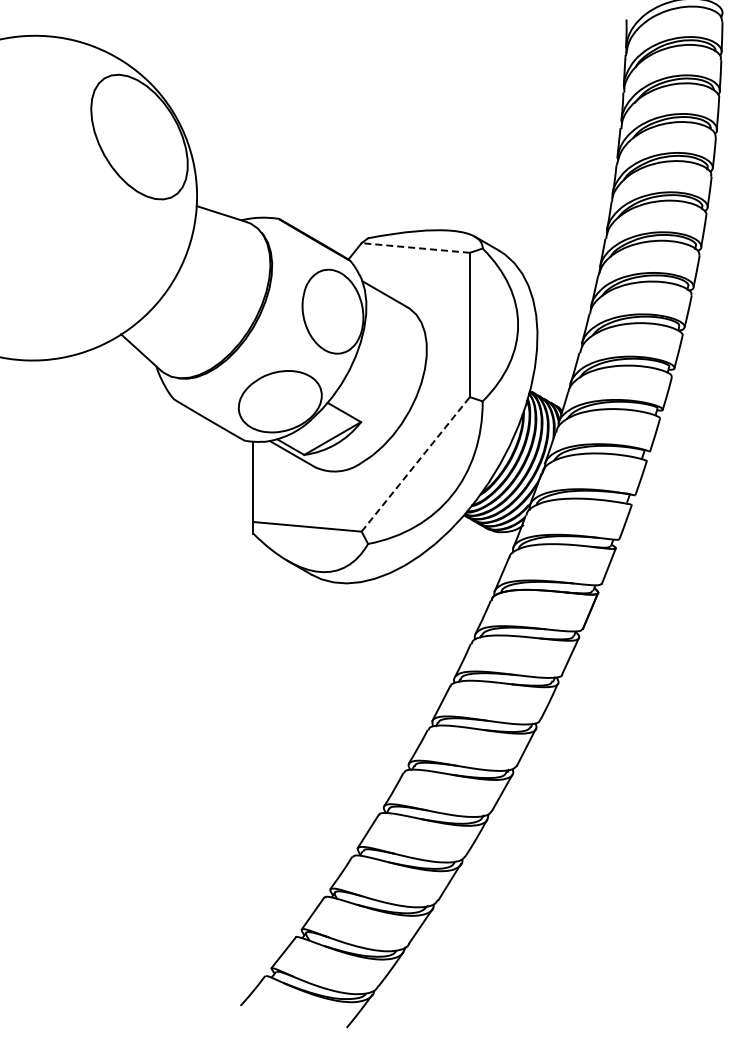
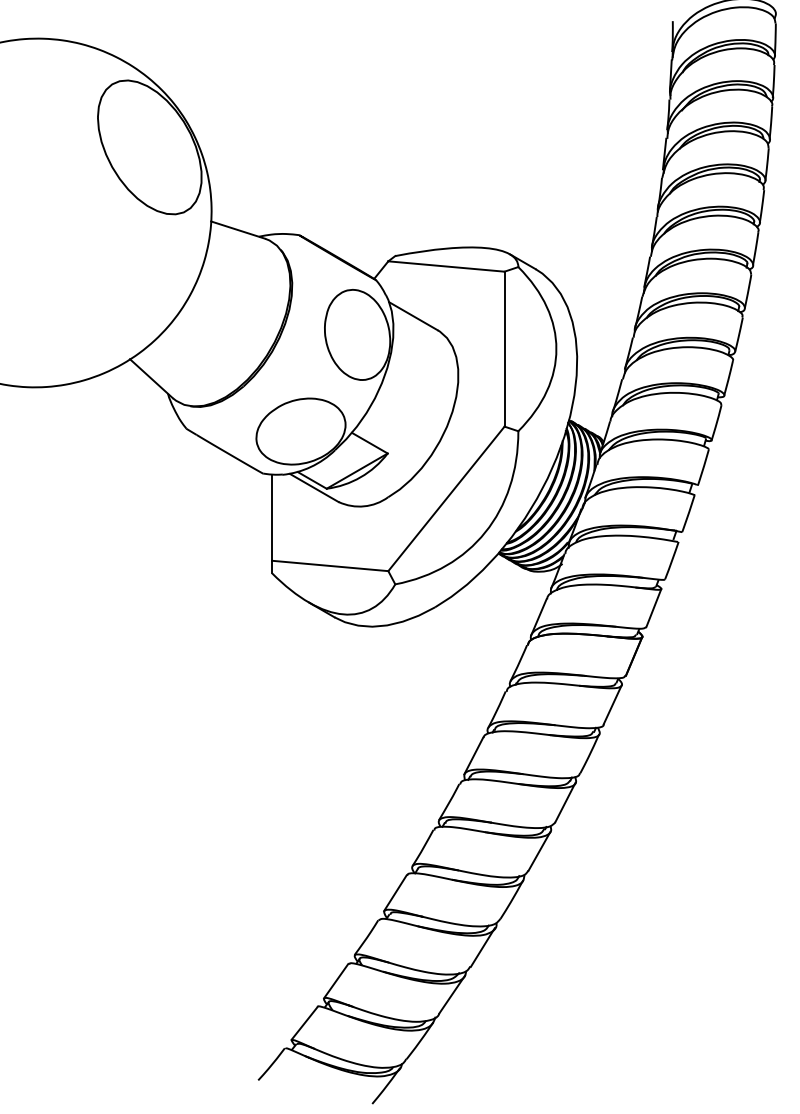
line: (415, 247) -> (446, 265), dashed -> solid
line: (416, 464) -> (447, 499), dashed -> solid

